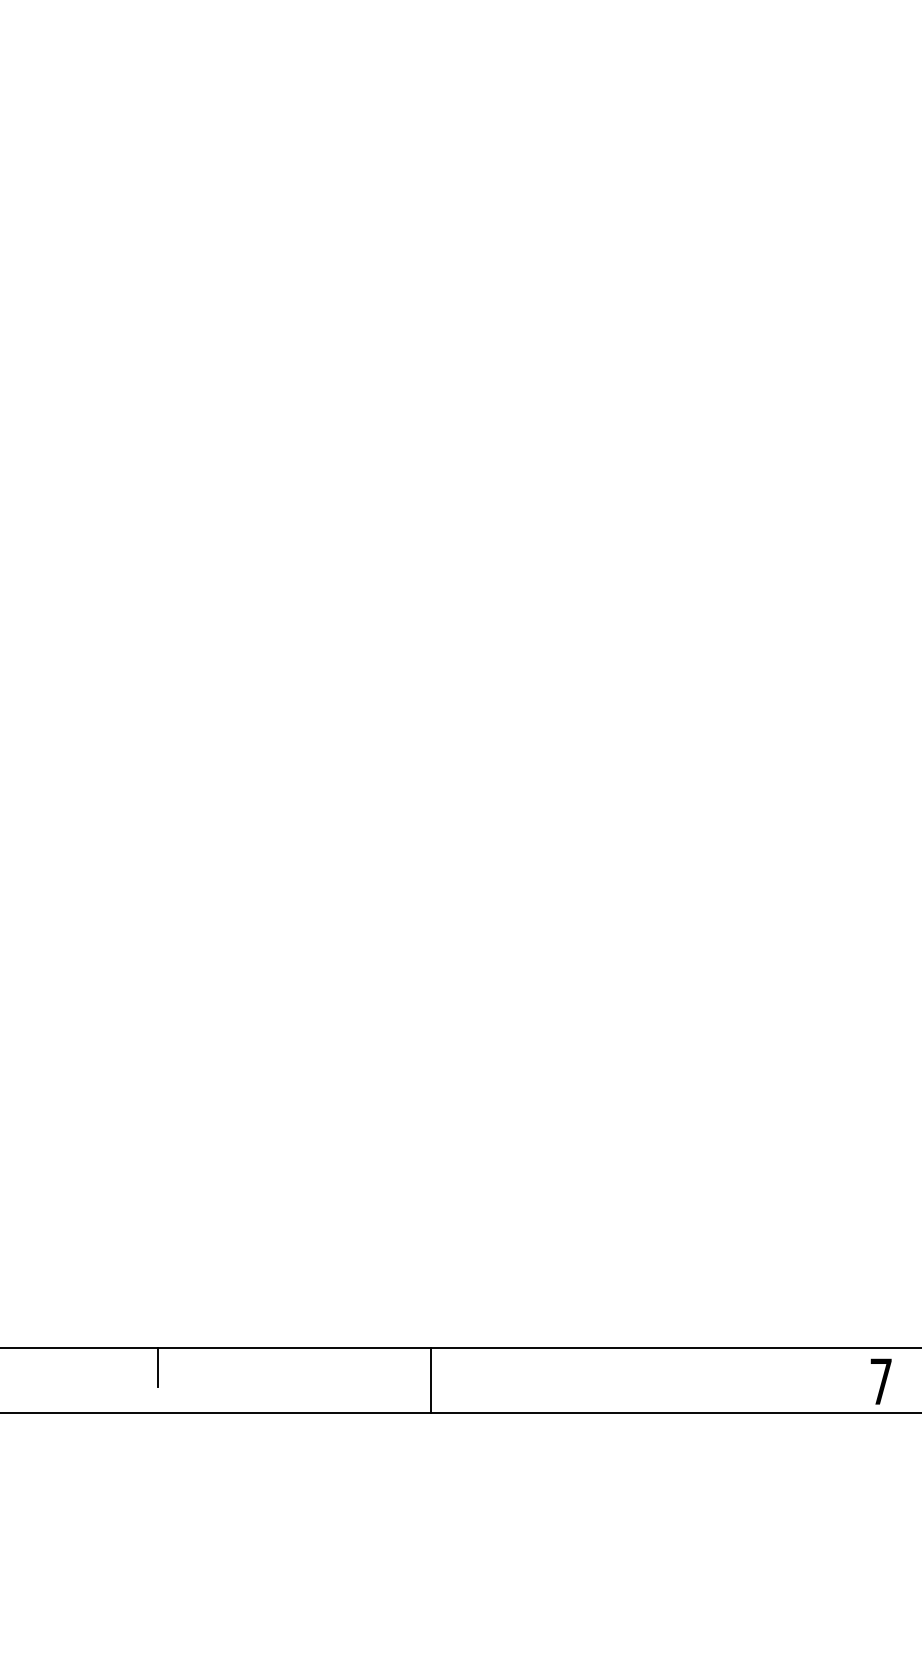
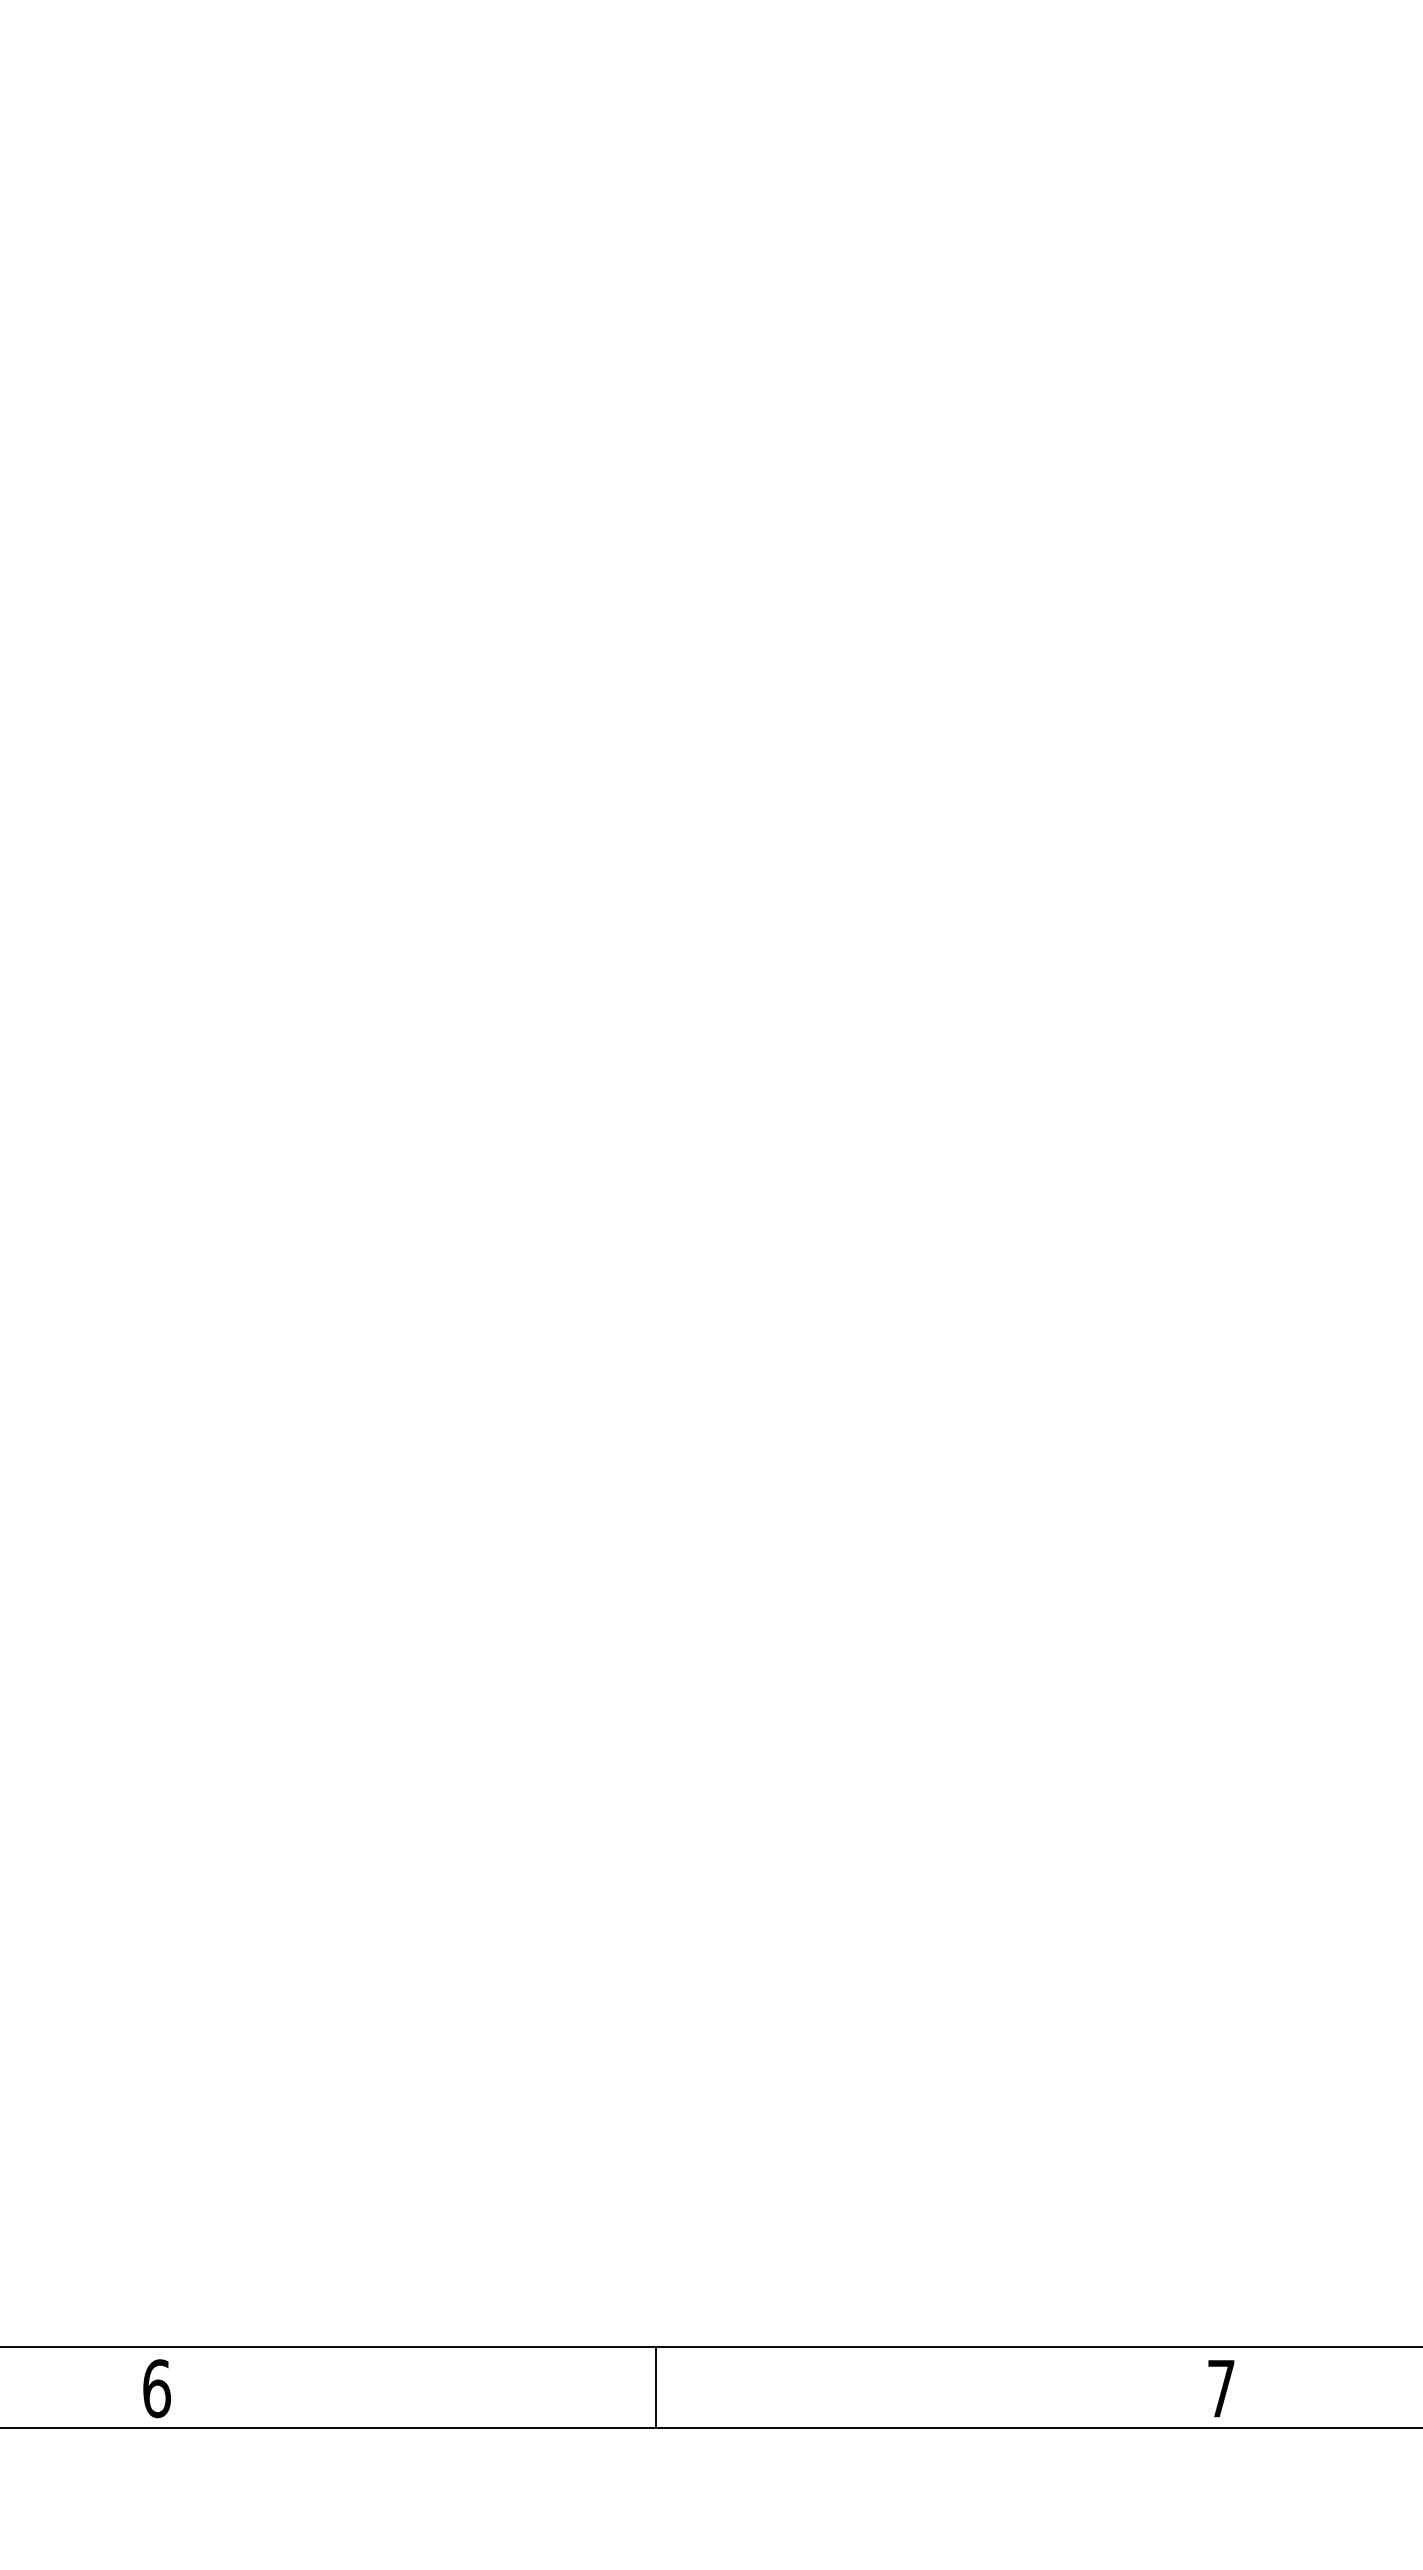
line: (157, 1367) -> (371, 2370), removed
line: (431, 1380) -> (656, 2387), moved
text: (881, 1381) -> (1221, 2388), moved

